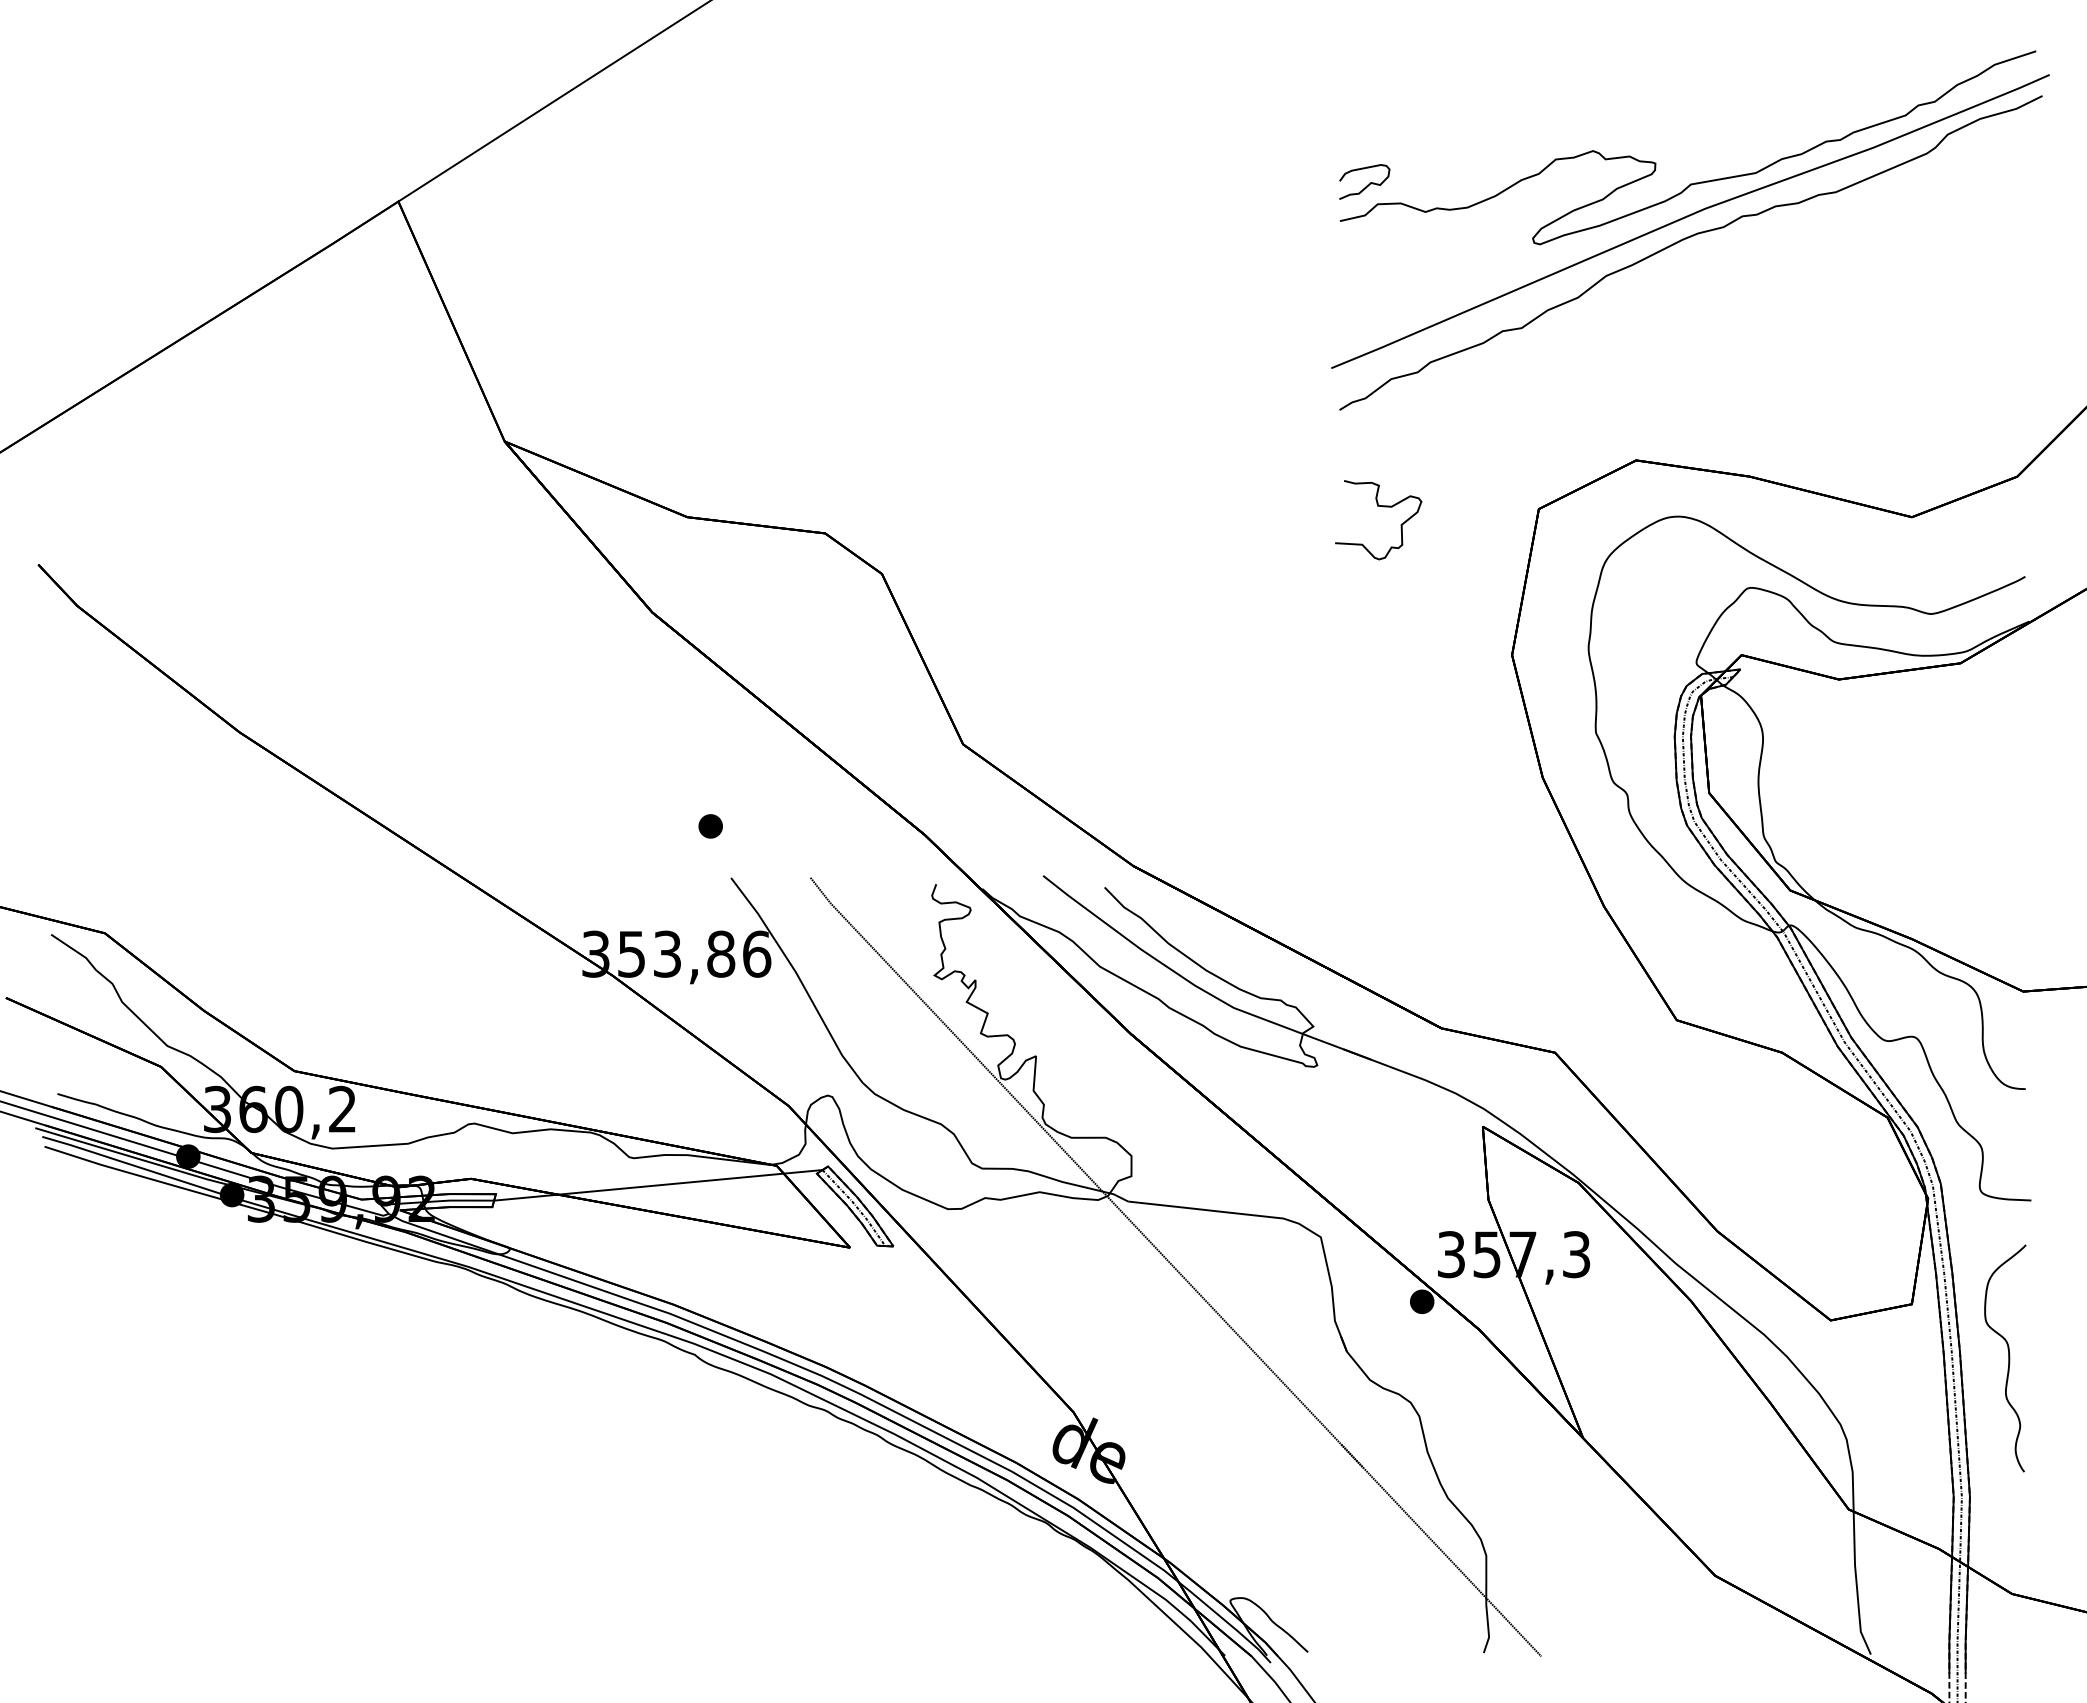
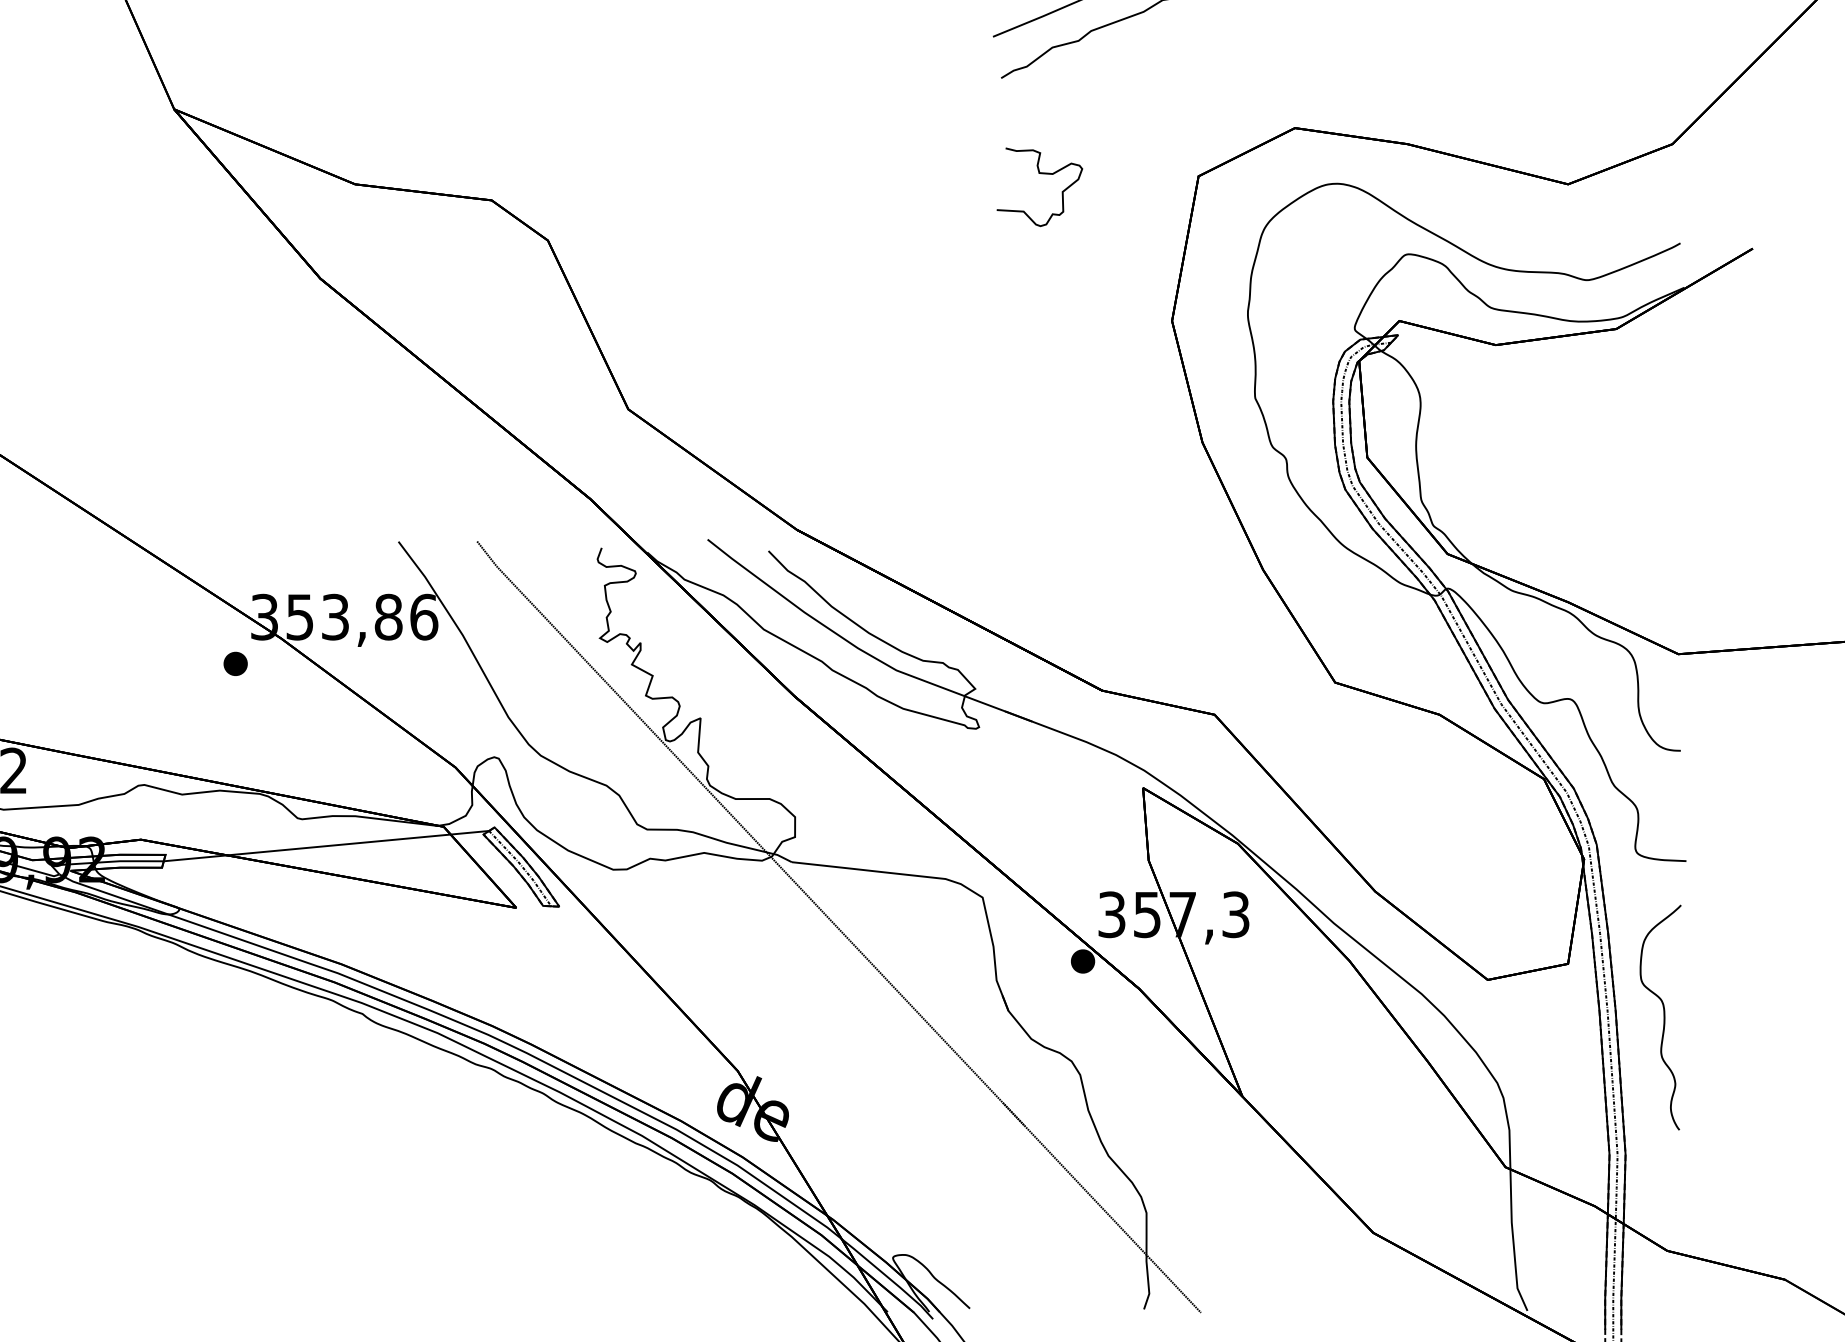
part: (710, 826) -> (235, 664), moved

